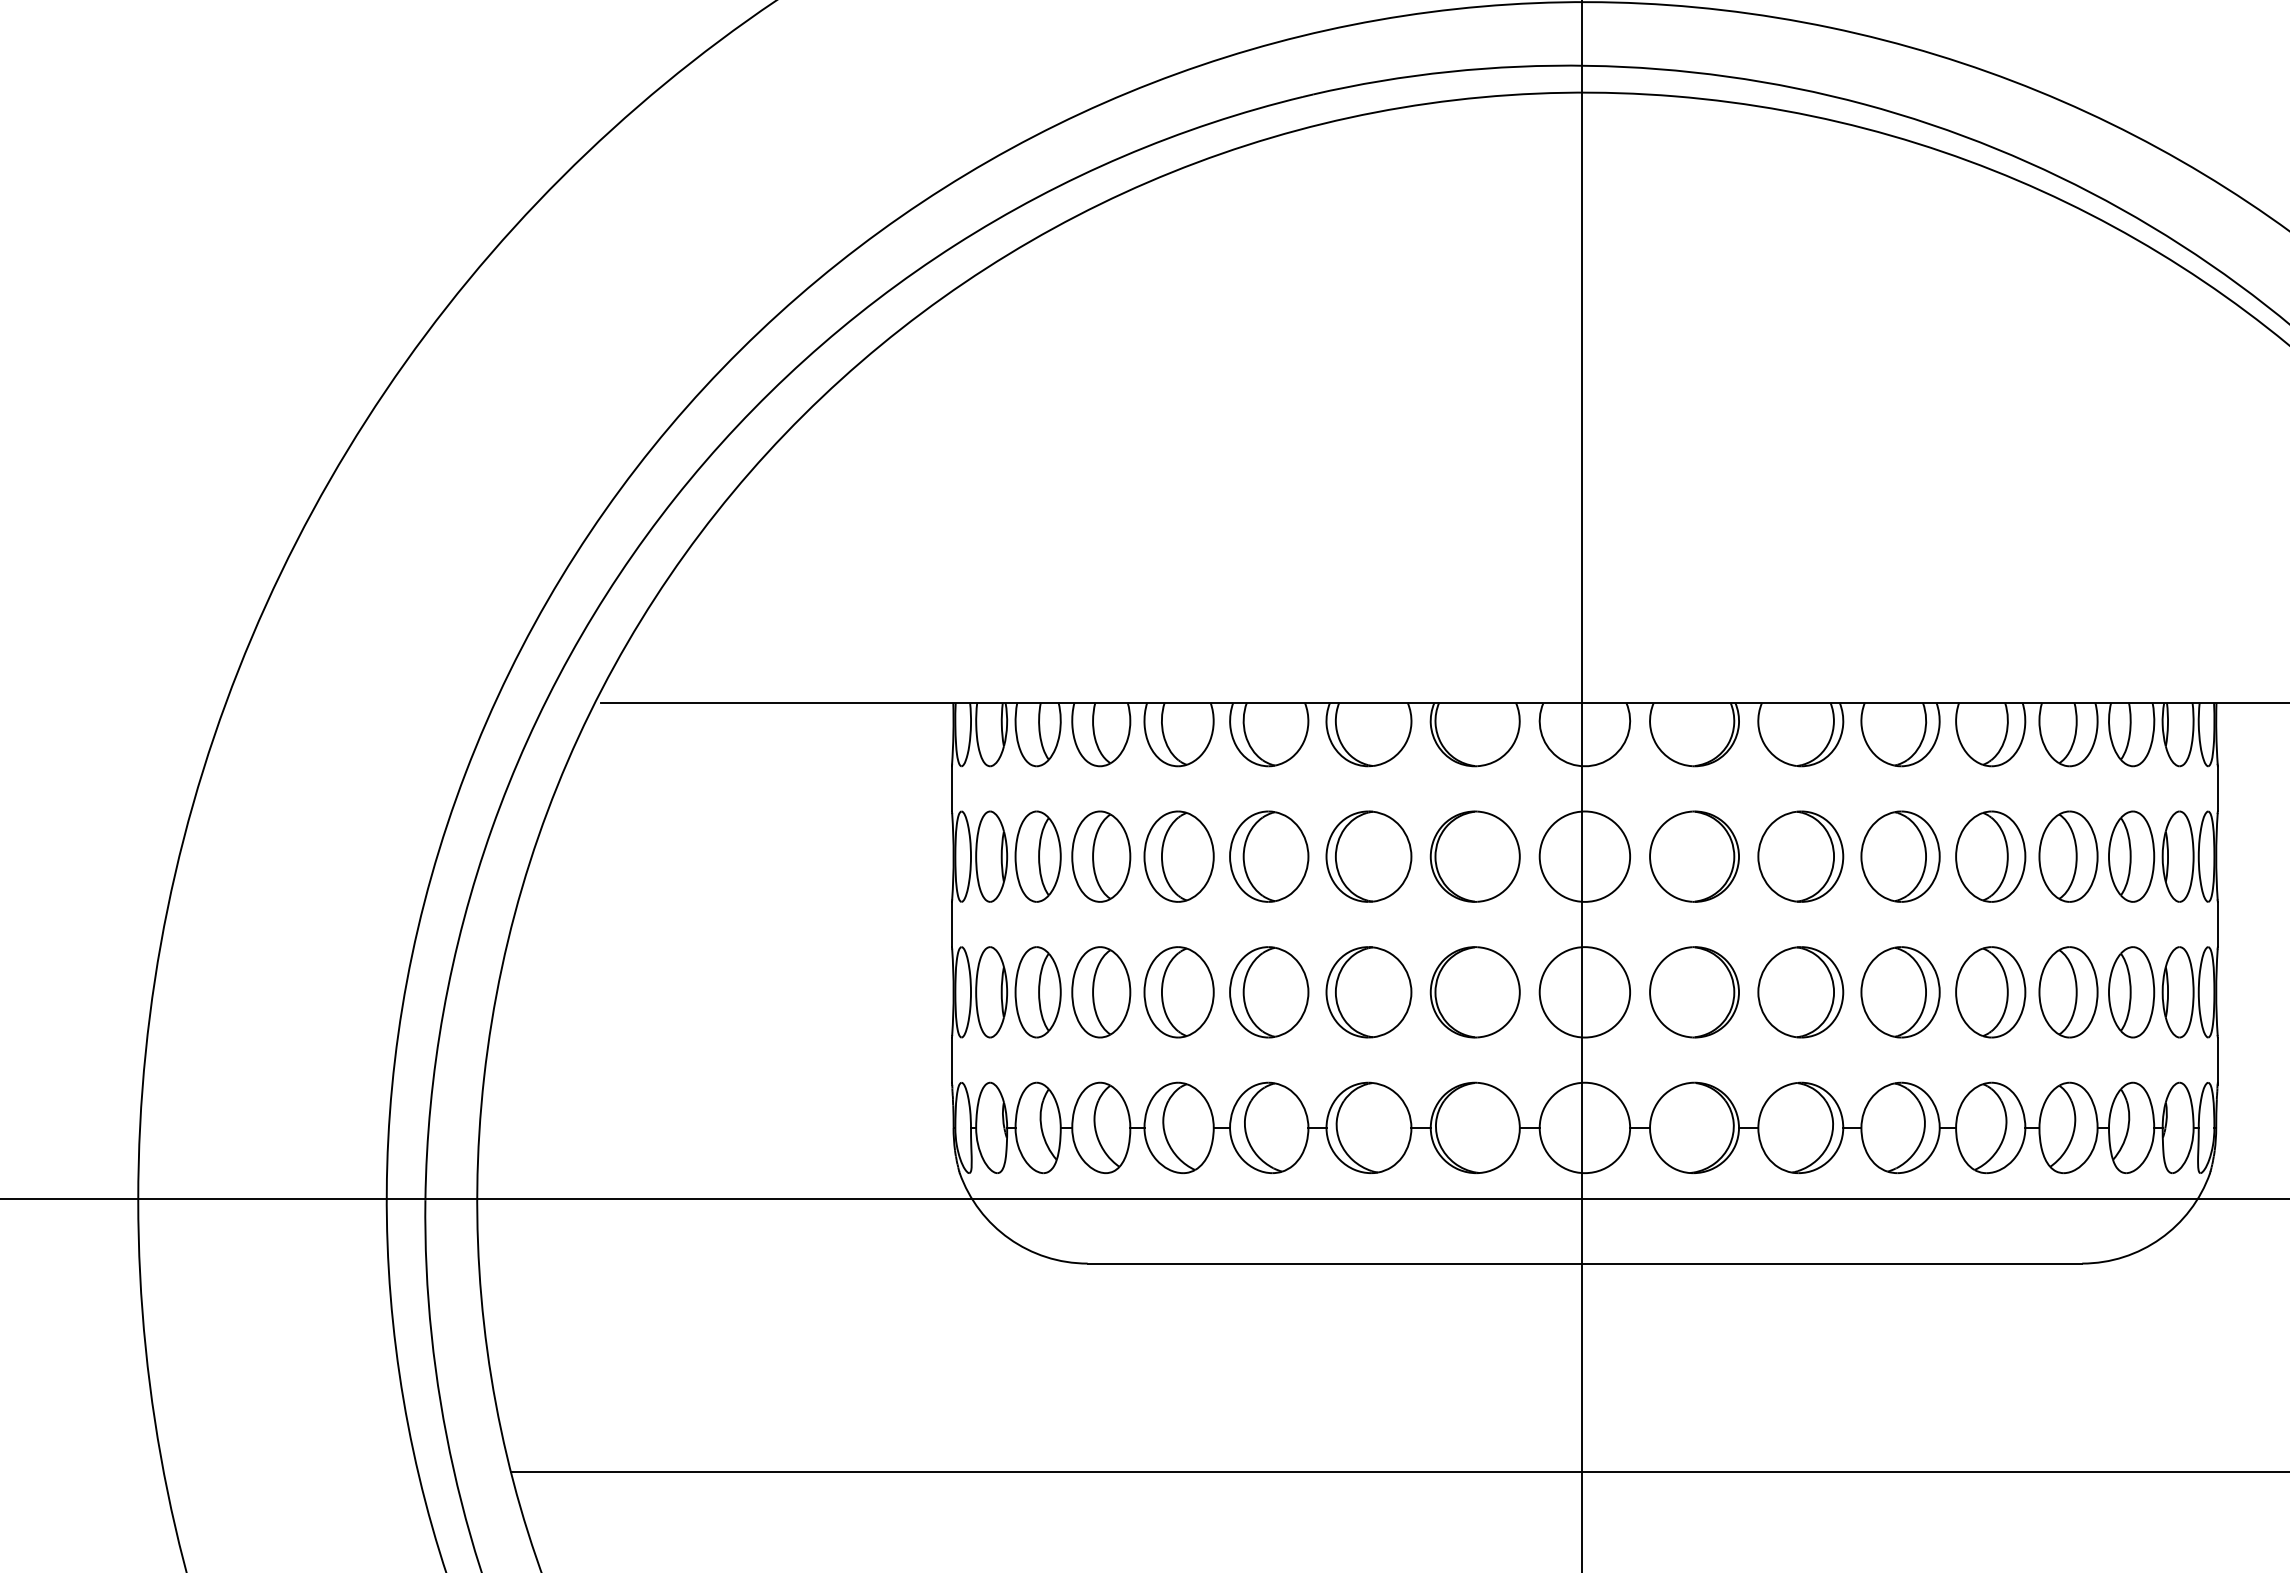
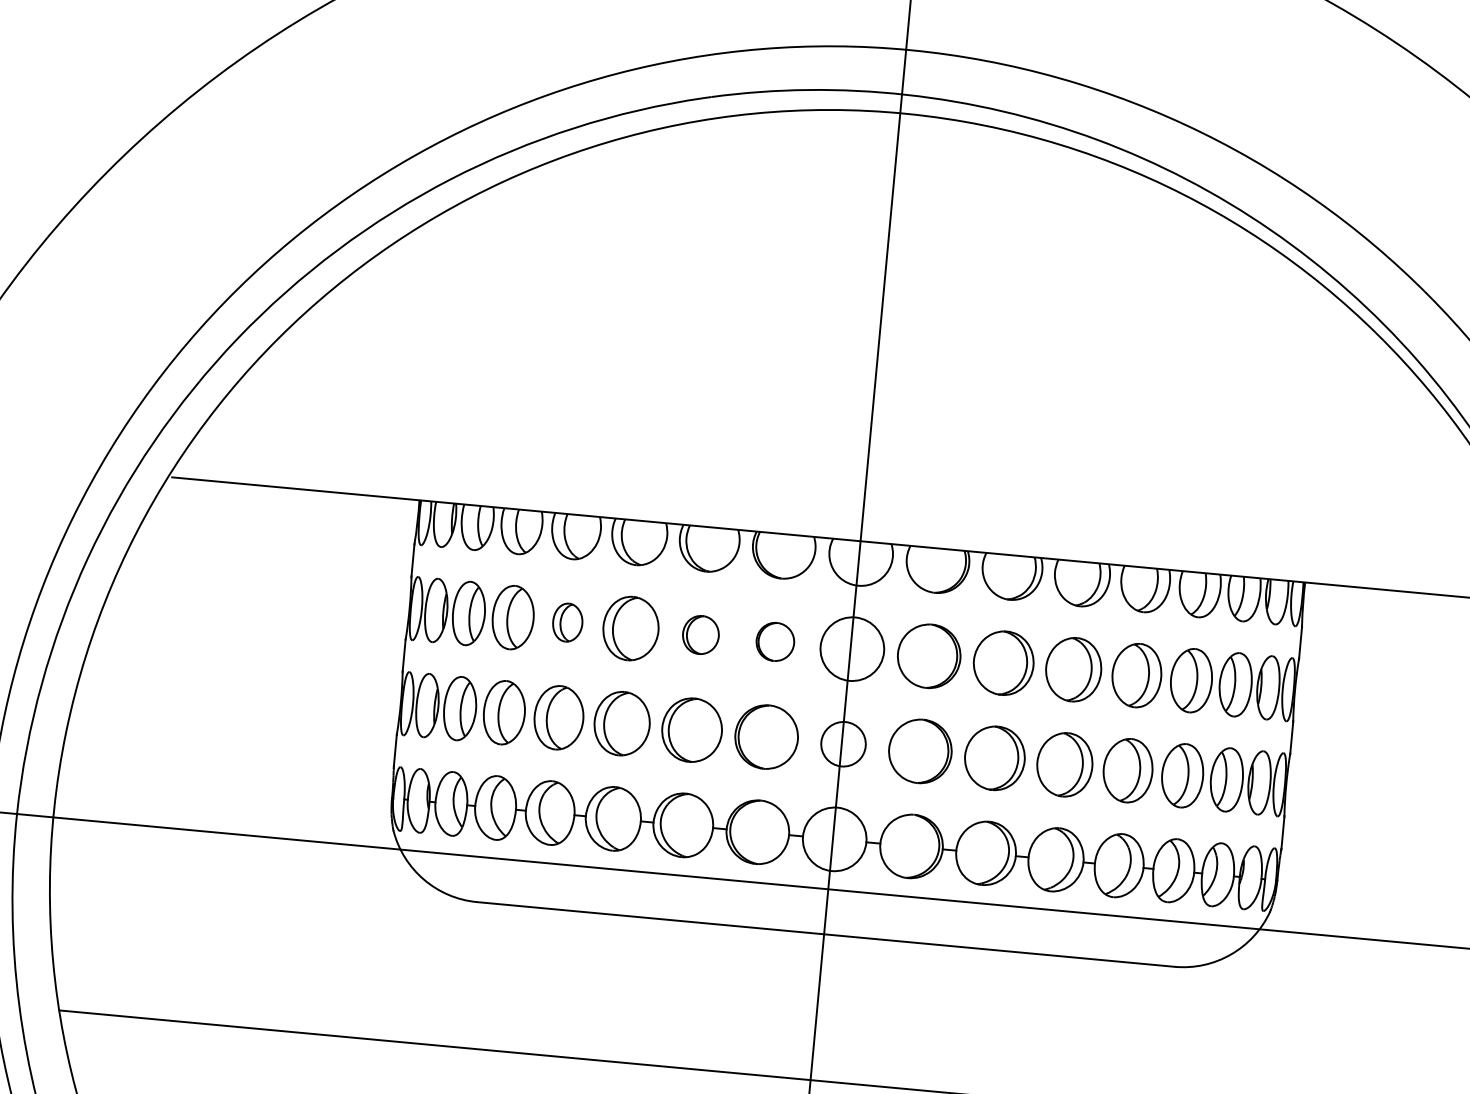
part: (1178, 856) -> (567, 622), size x0.6
part: (1368, 856) -> (700, 634), size x0.6
part: (1474, 856) -> (774, 641), size x0.6
circle: (1584, 992) -> (843, 744), size x0.7

